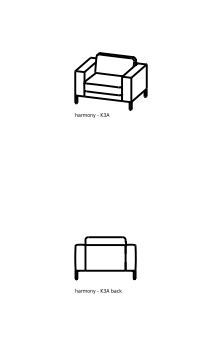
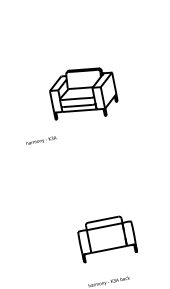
text: (92, 115) -> (41, 140), moved
part: (105, 258) -> (106, 238), moved

